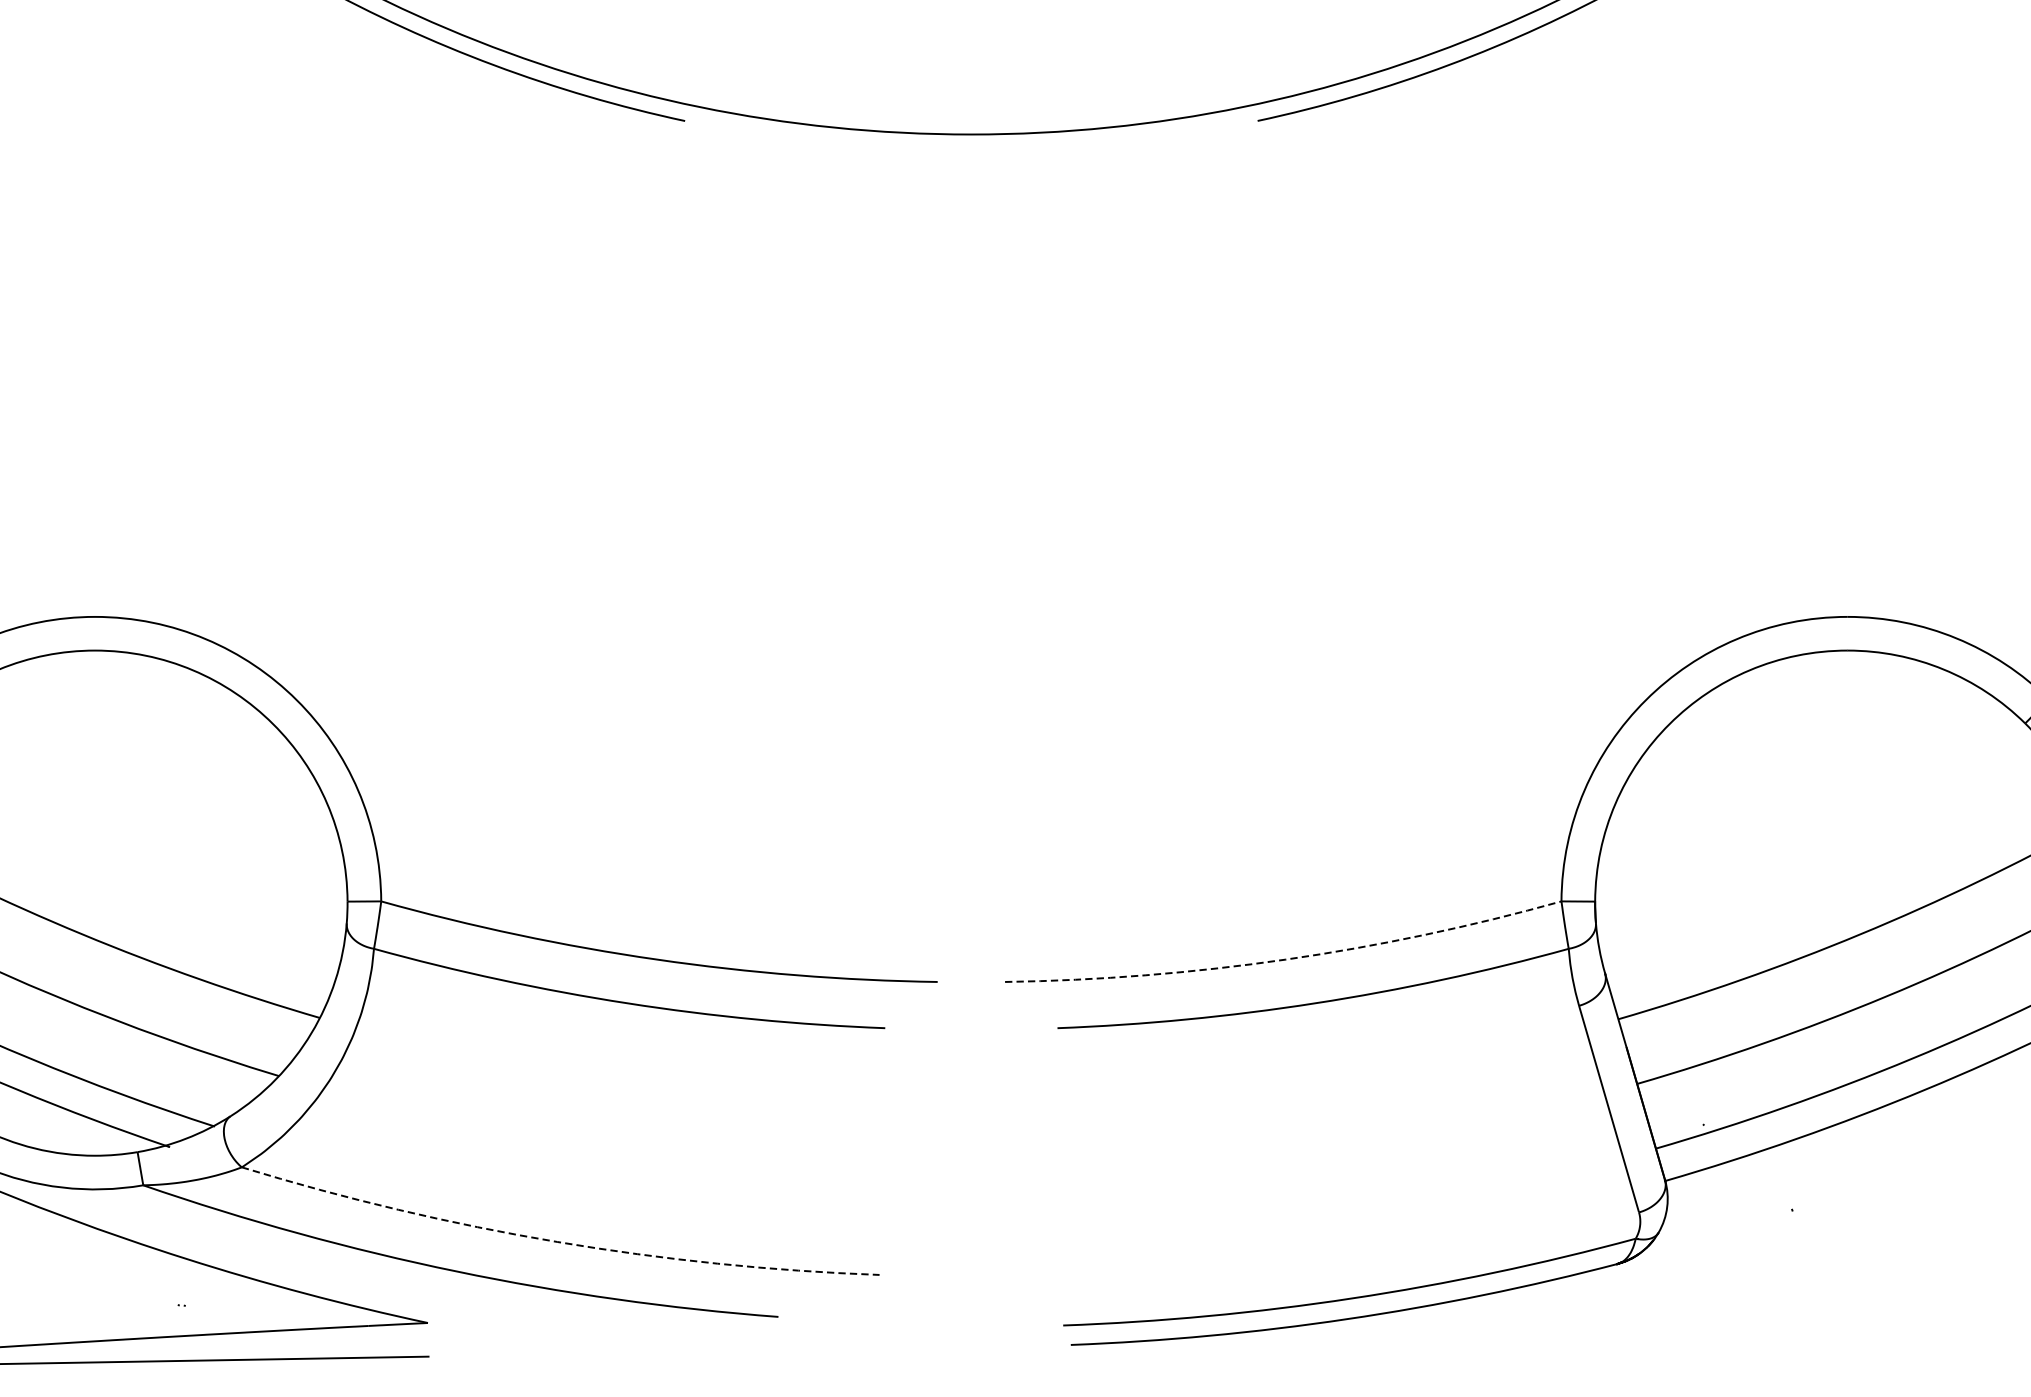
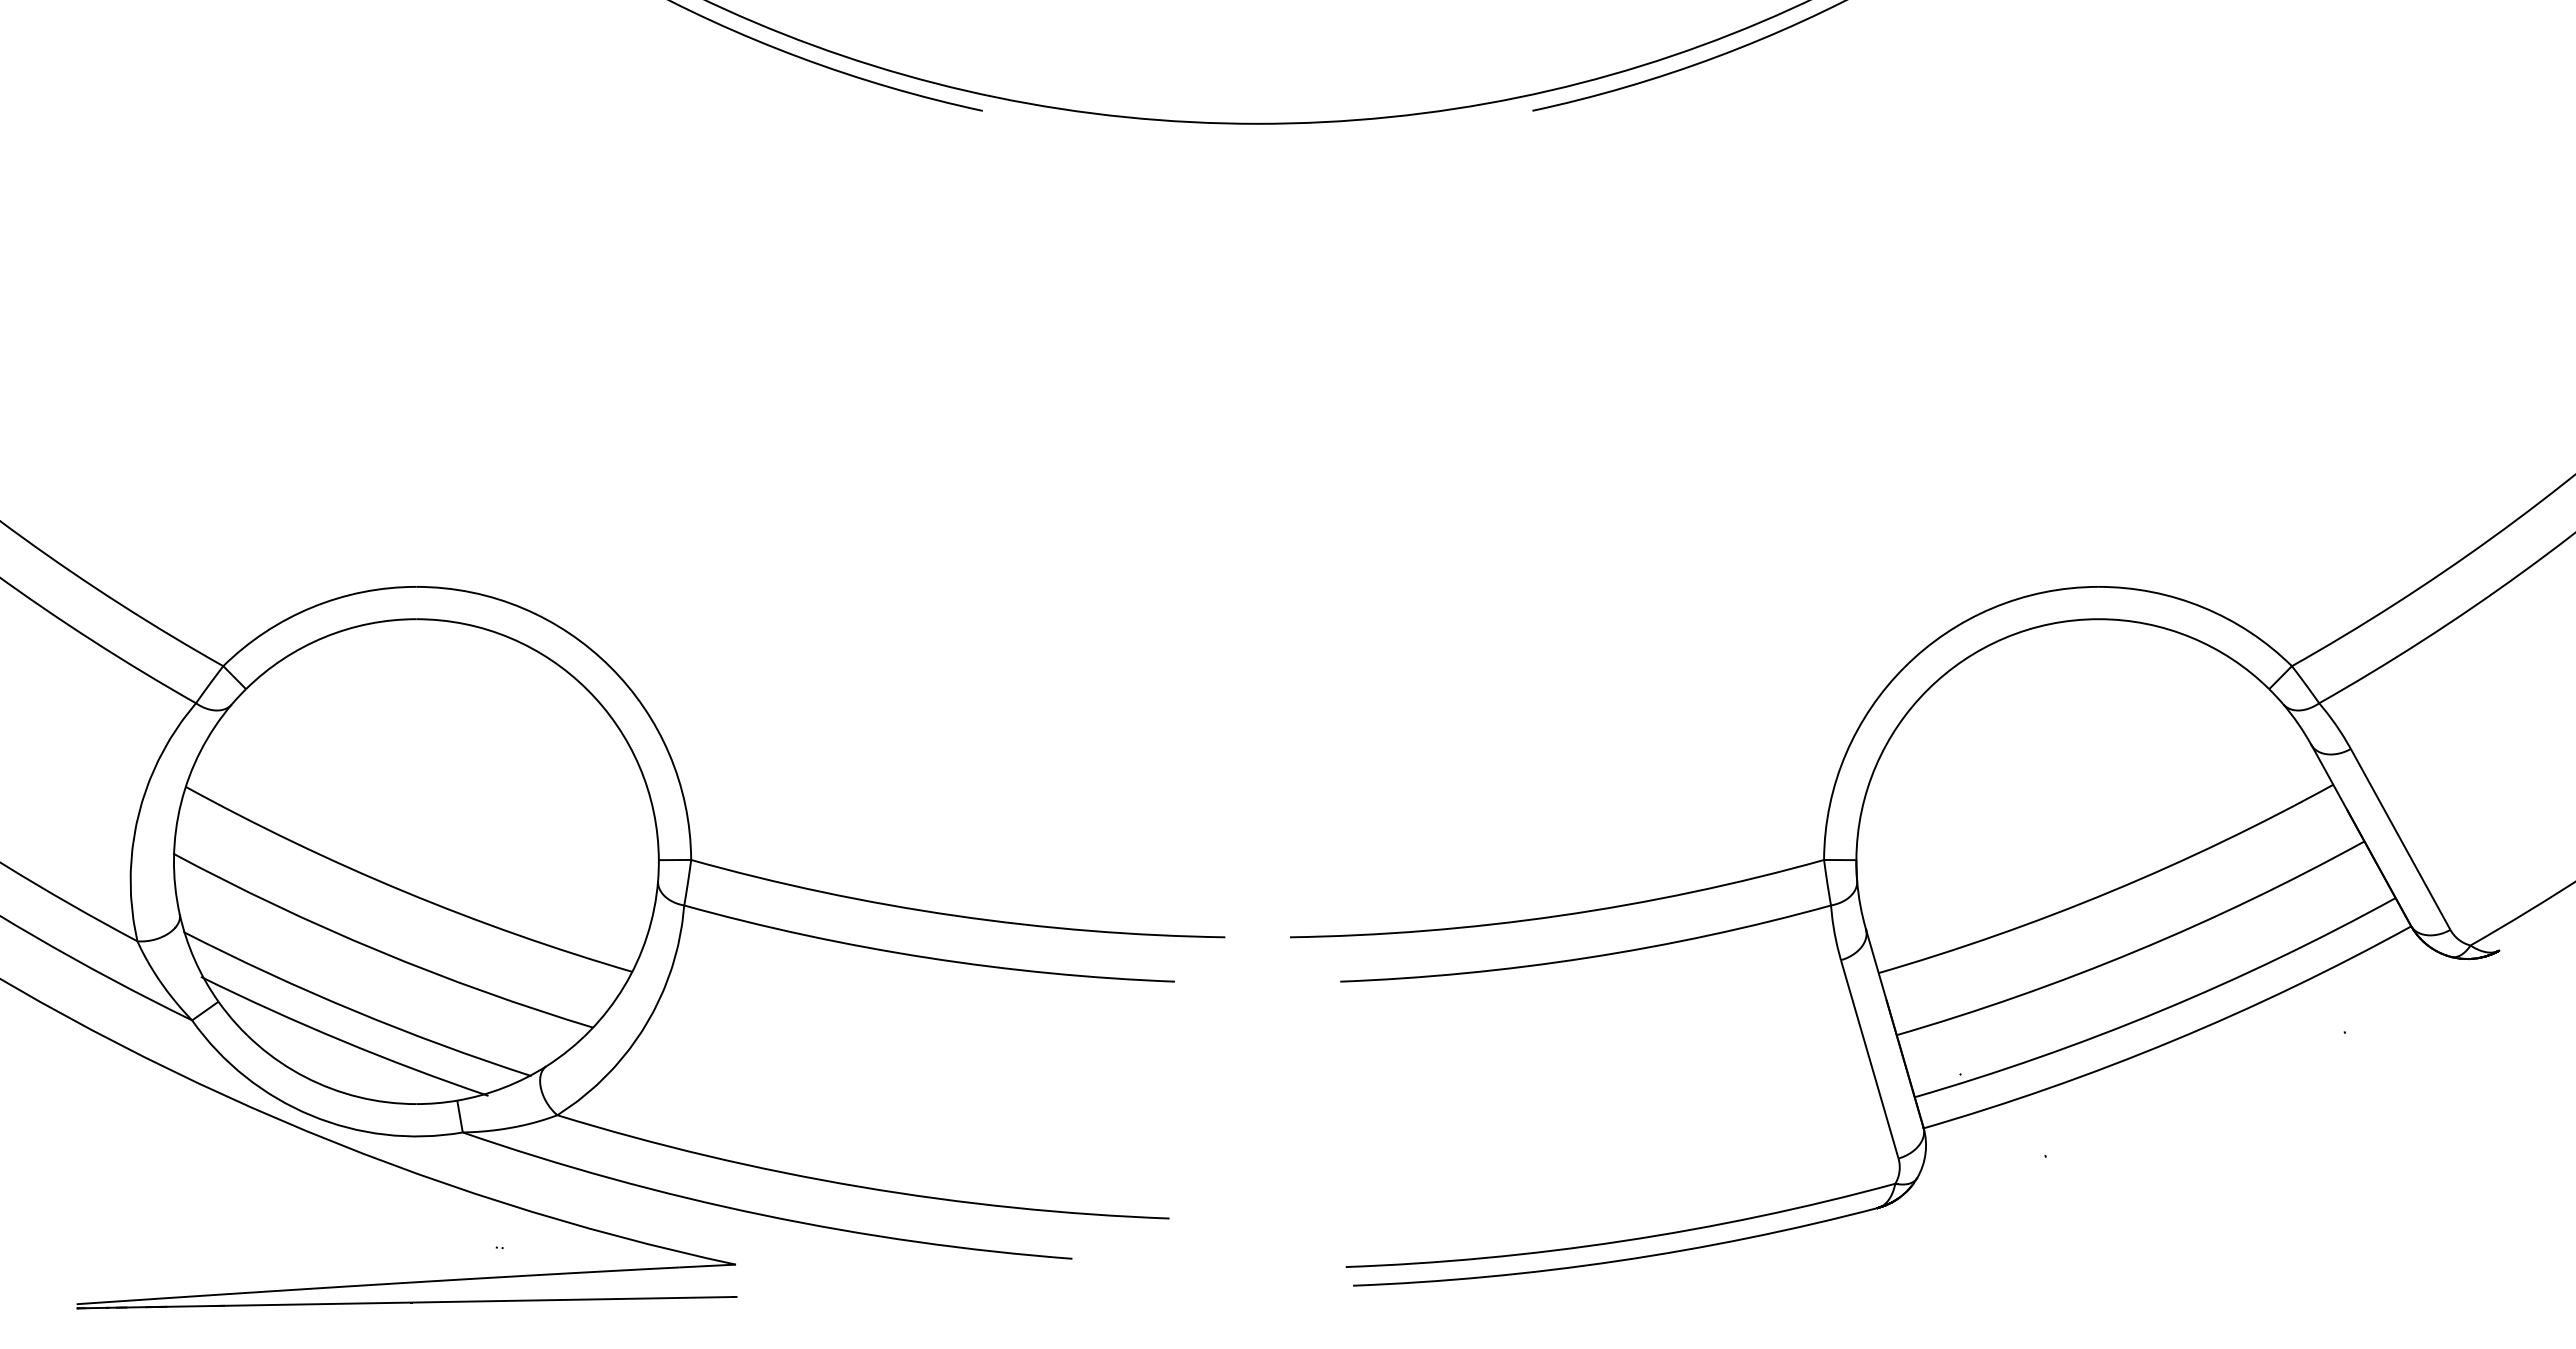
arc: (1285, 959) -> (1559, 915), dashed -> solid
arc: (557, 1241) -> (860, 1186), dashed -> solid

